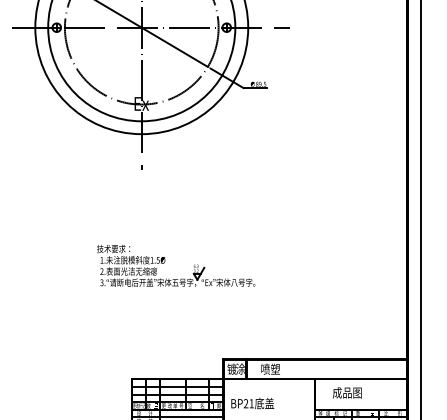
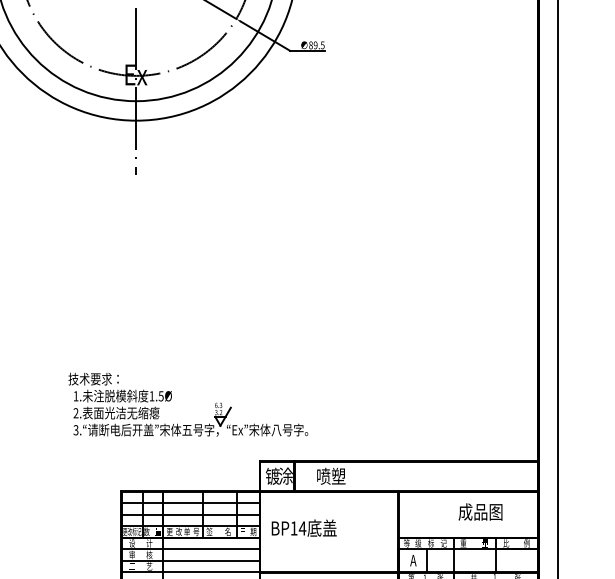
part: (165, 261) -> (172, 398), moved
text: (347, 392) -> (480, 511), moved
text: (248, 403) -> (297, 528), BP21 -> BP14

